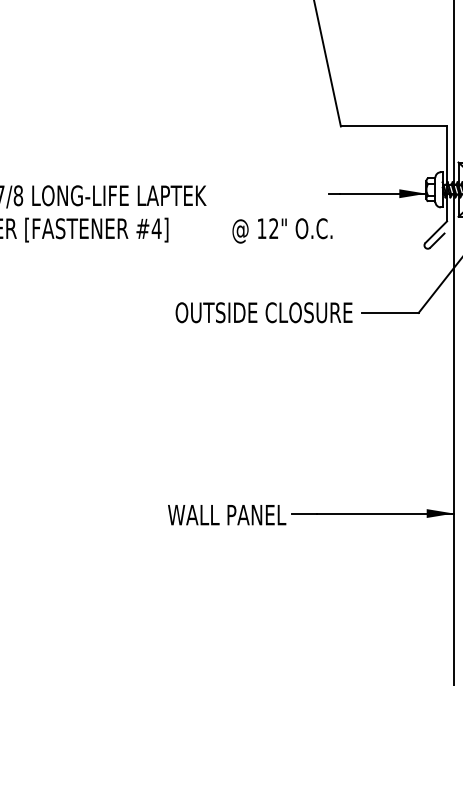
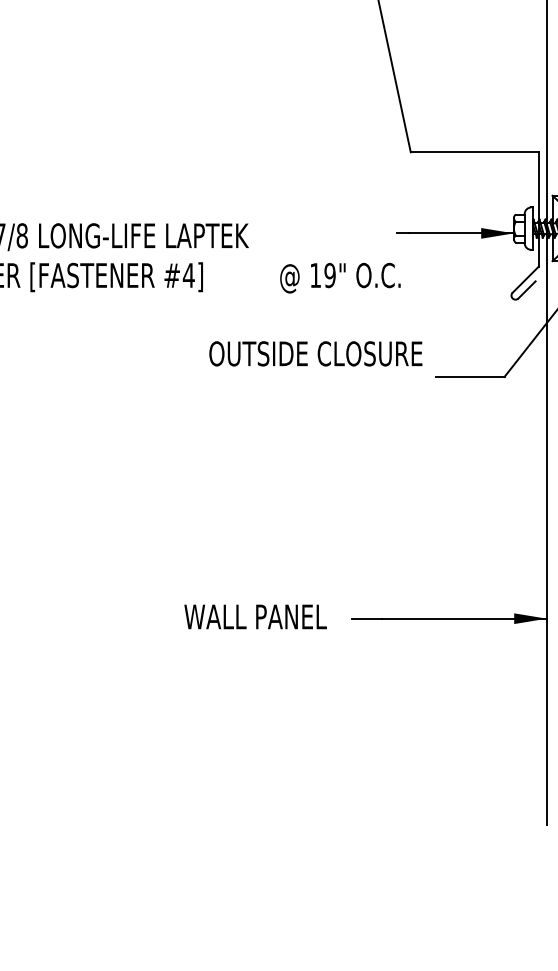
text: (273, 228) -> (329, 275), 12" -> 19"
text: (263, 312) -> (315, 353), moved
text: (227, 515) -> (256, 617), moved

